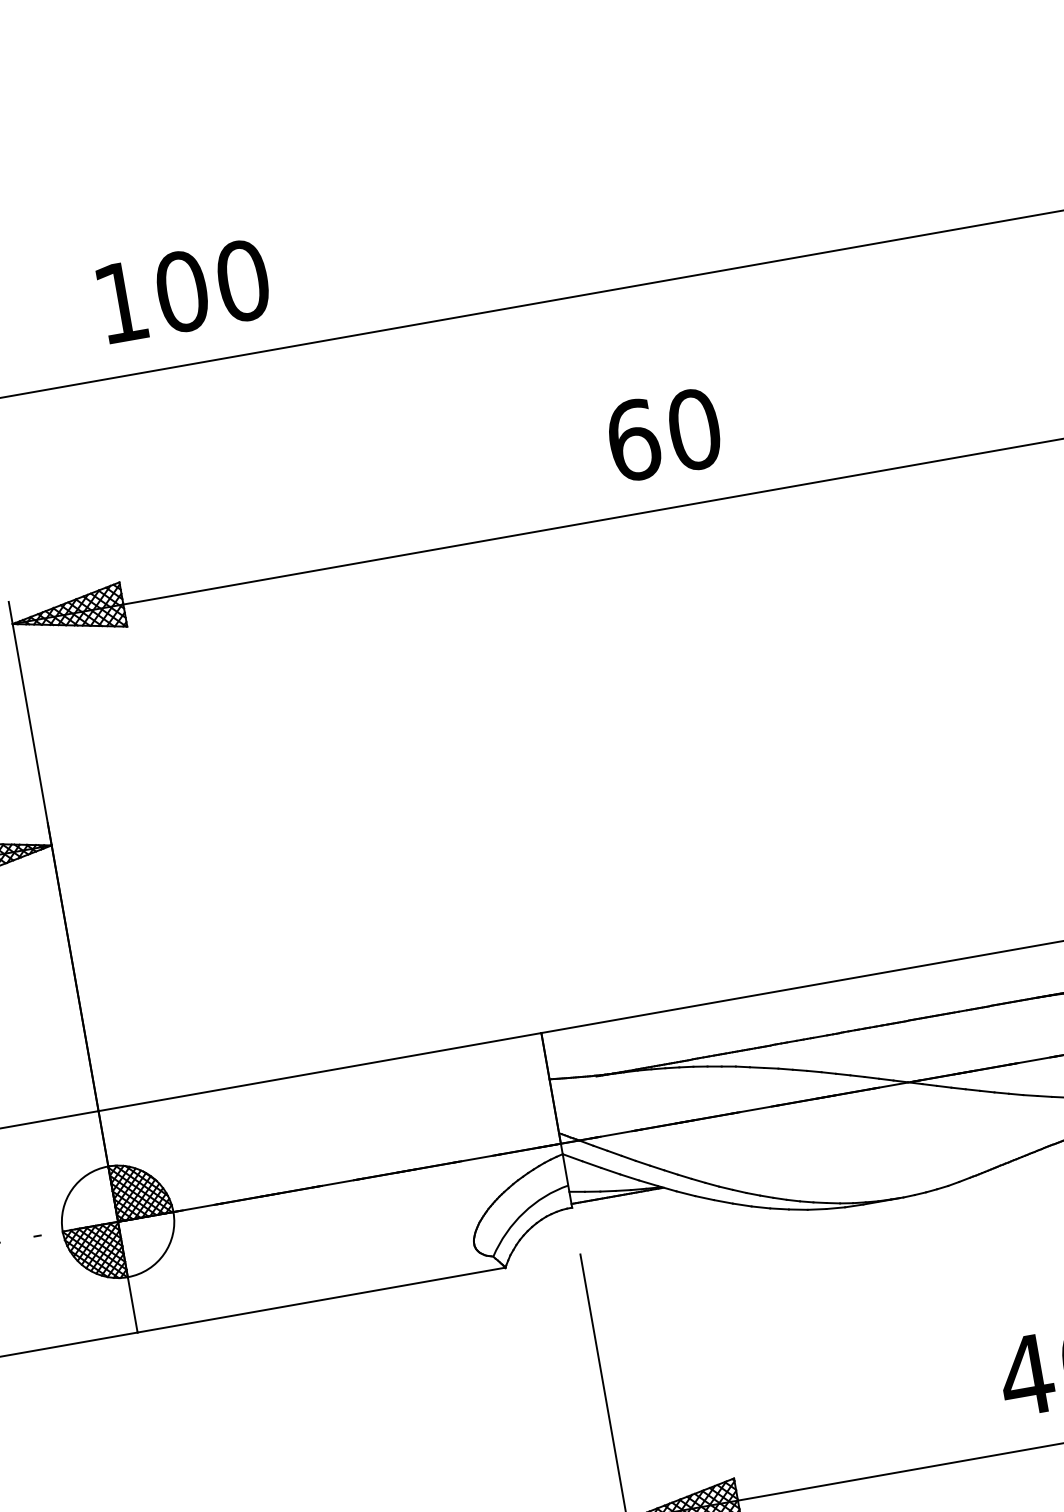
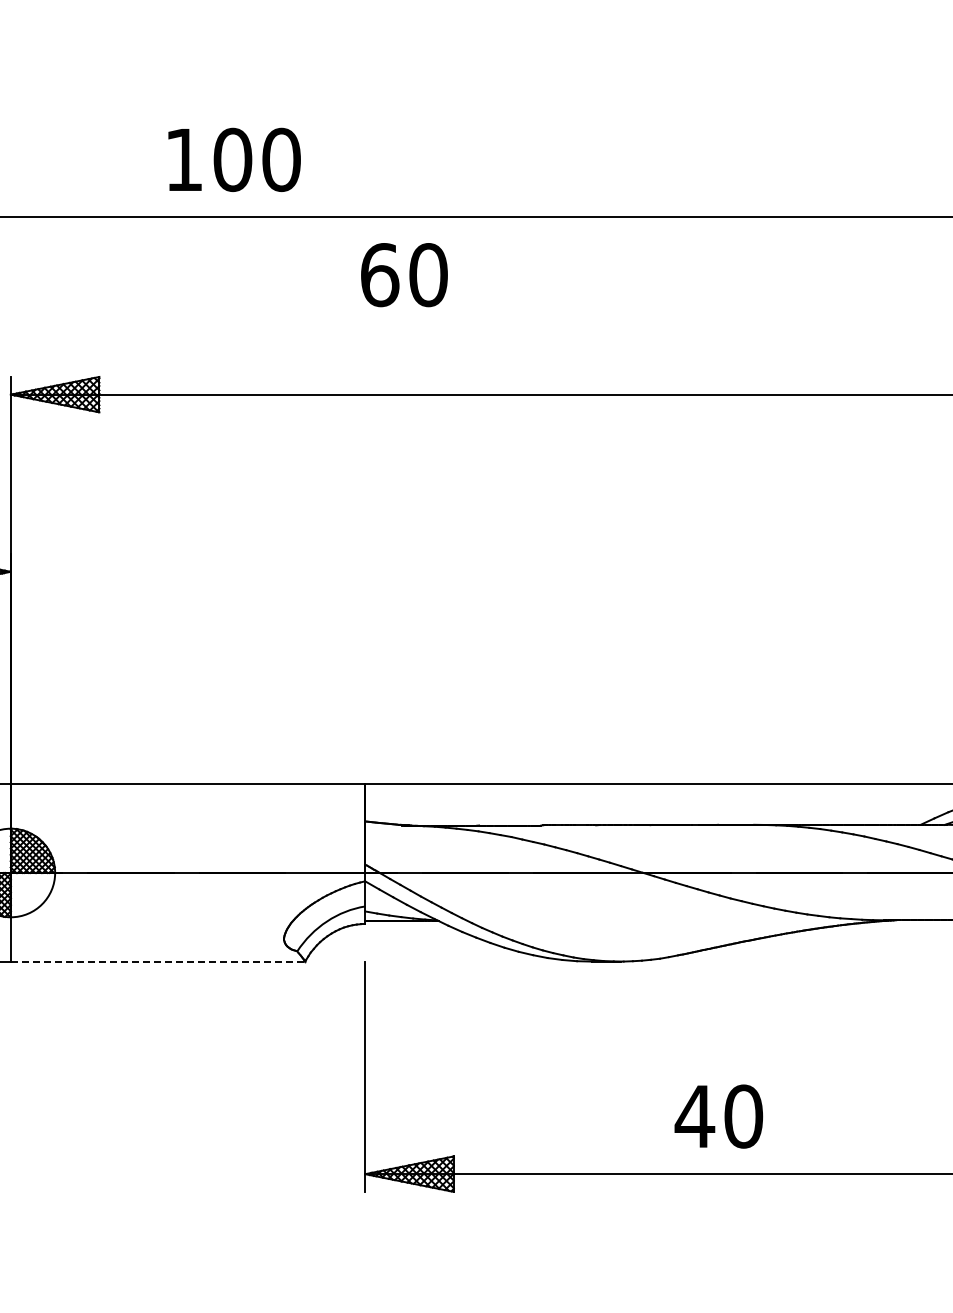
text: (184, 290) -> (234, 159), moved
text: (664, 435) -> (404, 275), moved
line: (322, 1299) -> (158, 961), solid -> dashed

